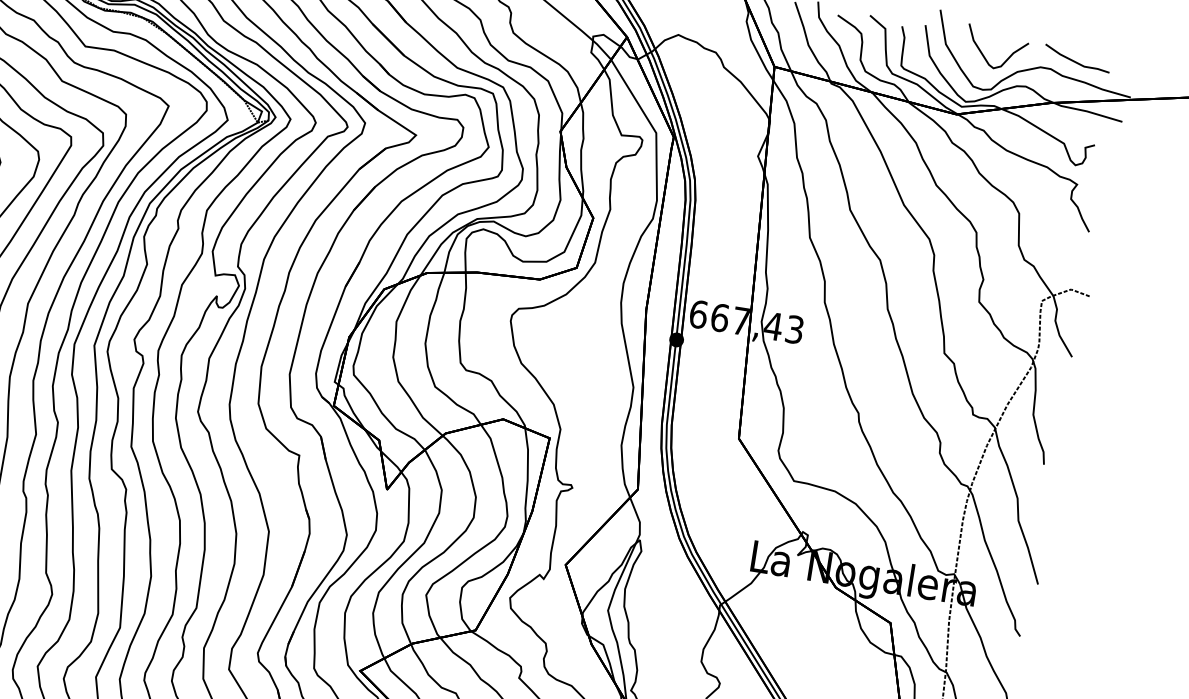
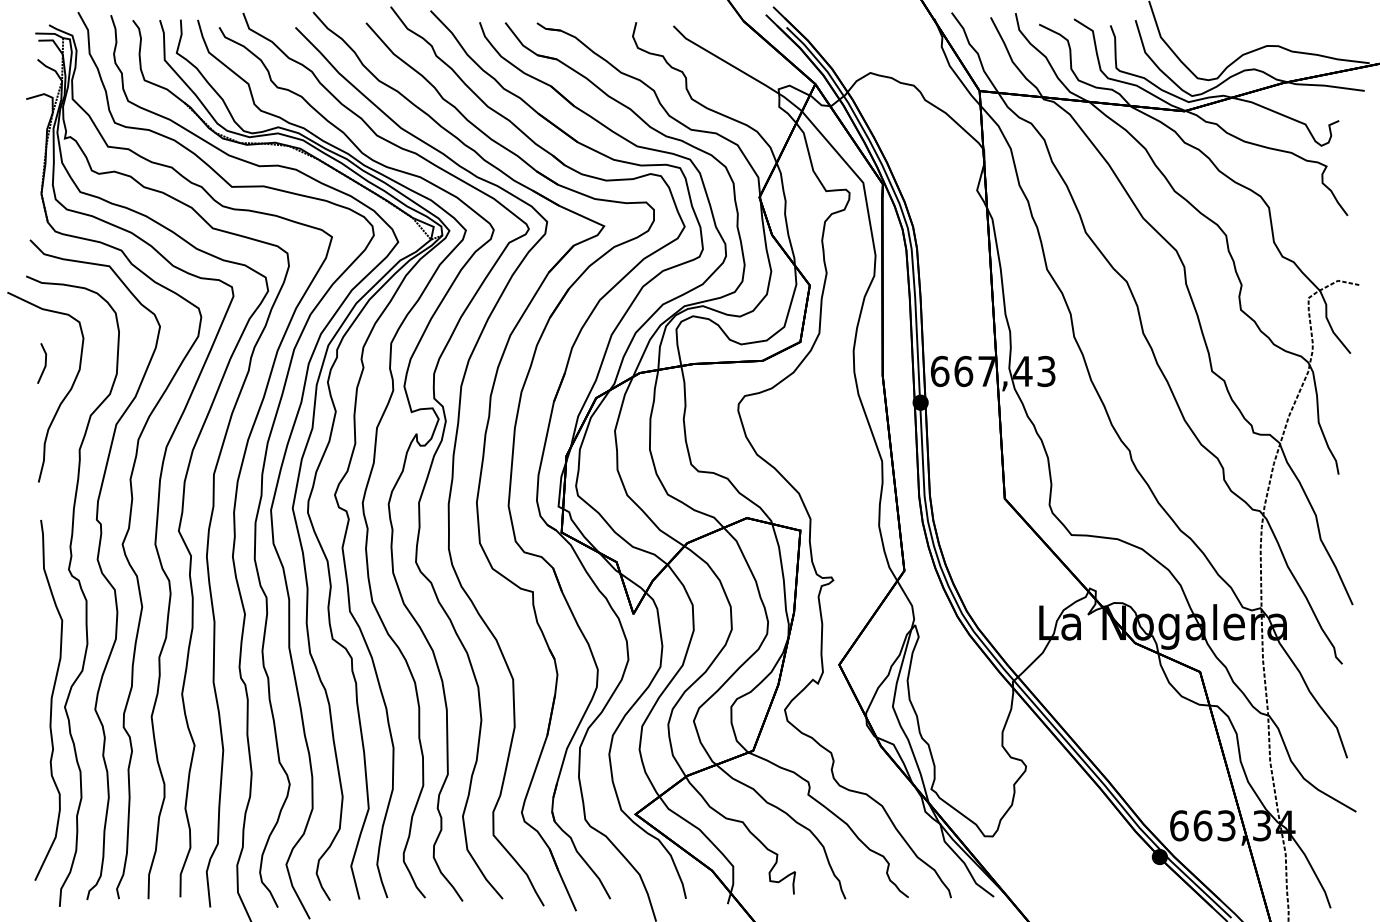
part: (1045, 45) -> (1268, 21), removed

